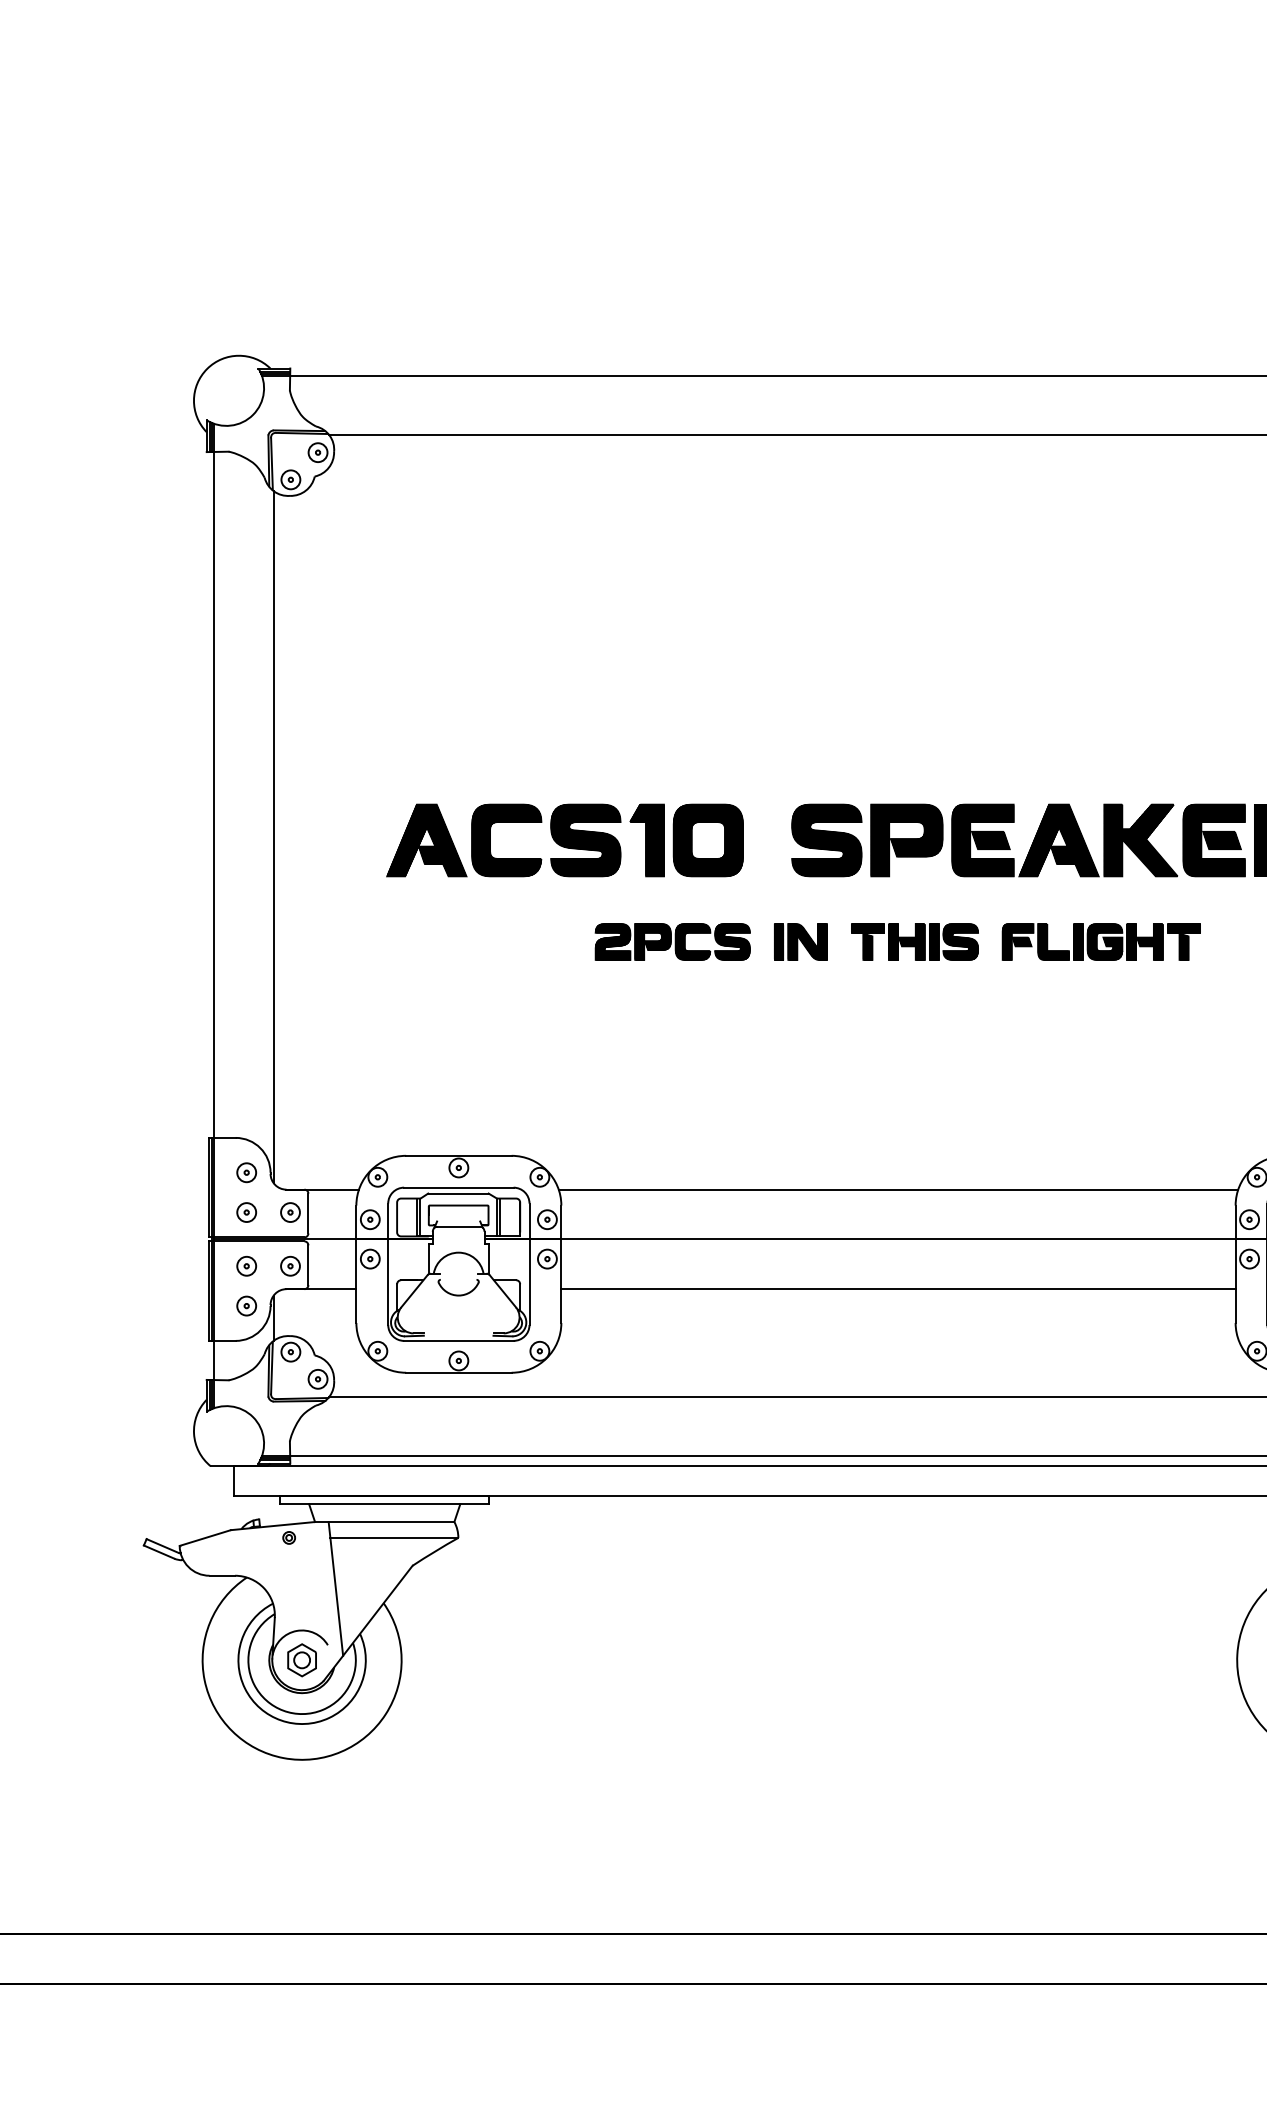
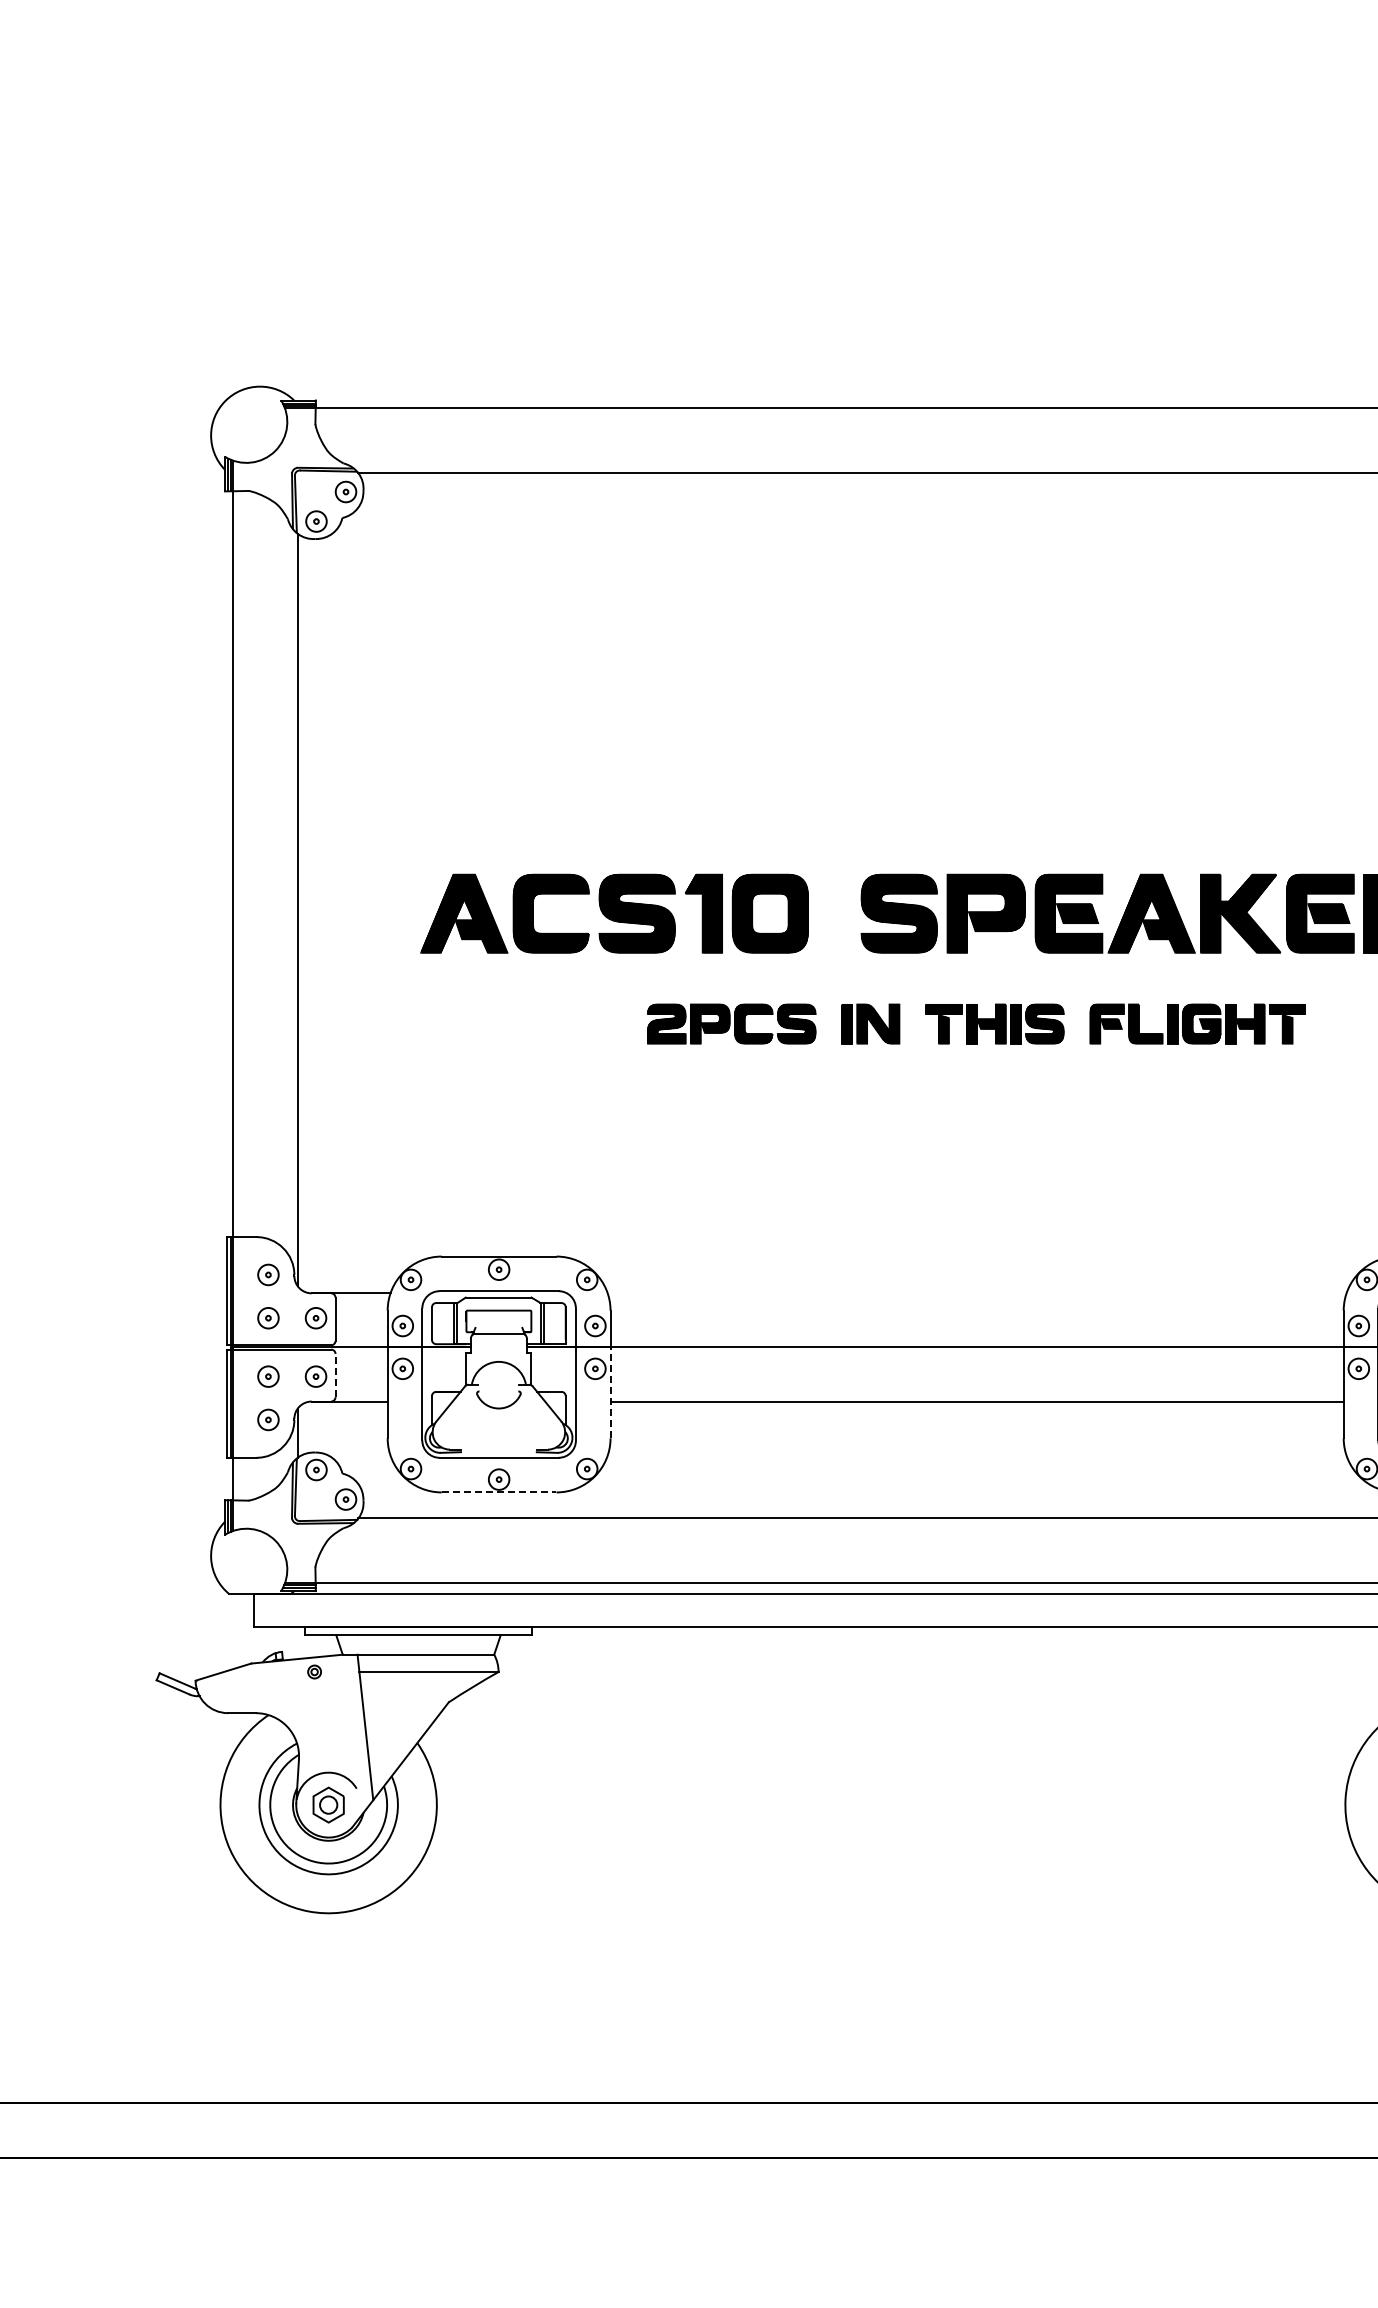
line: (897, 1189) -> (976, 1293), removed
line: (308, 1265) -> (335, 1375), solid -> dashed
line: (561, 1280) -> (610, 1392), solid -> dashed
line: (459, 1372) -> (499, 1492), solid -> dashed

